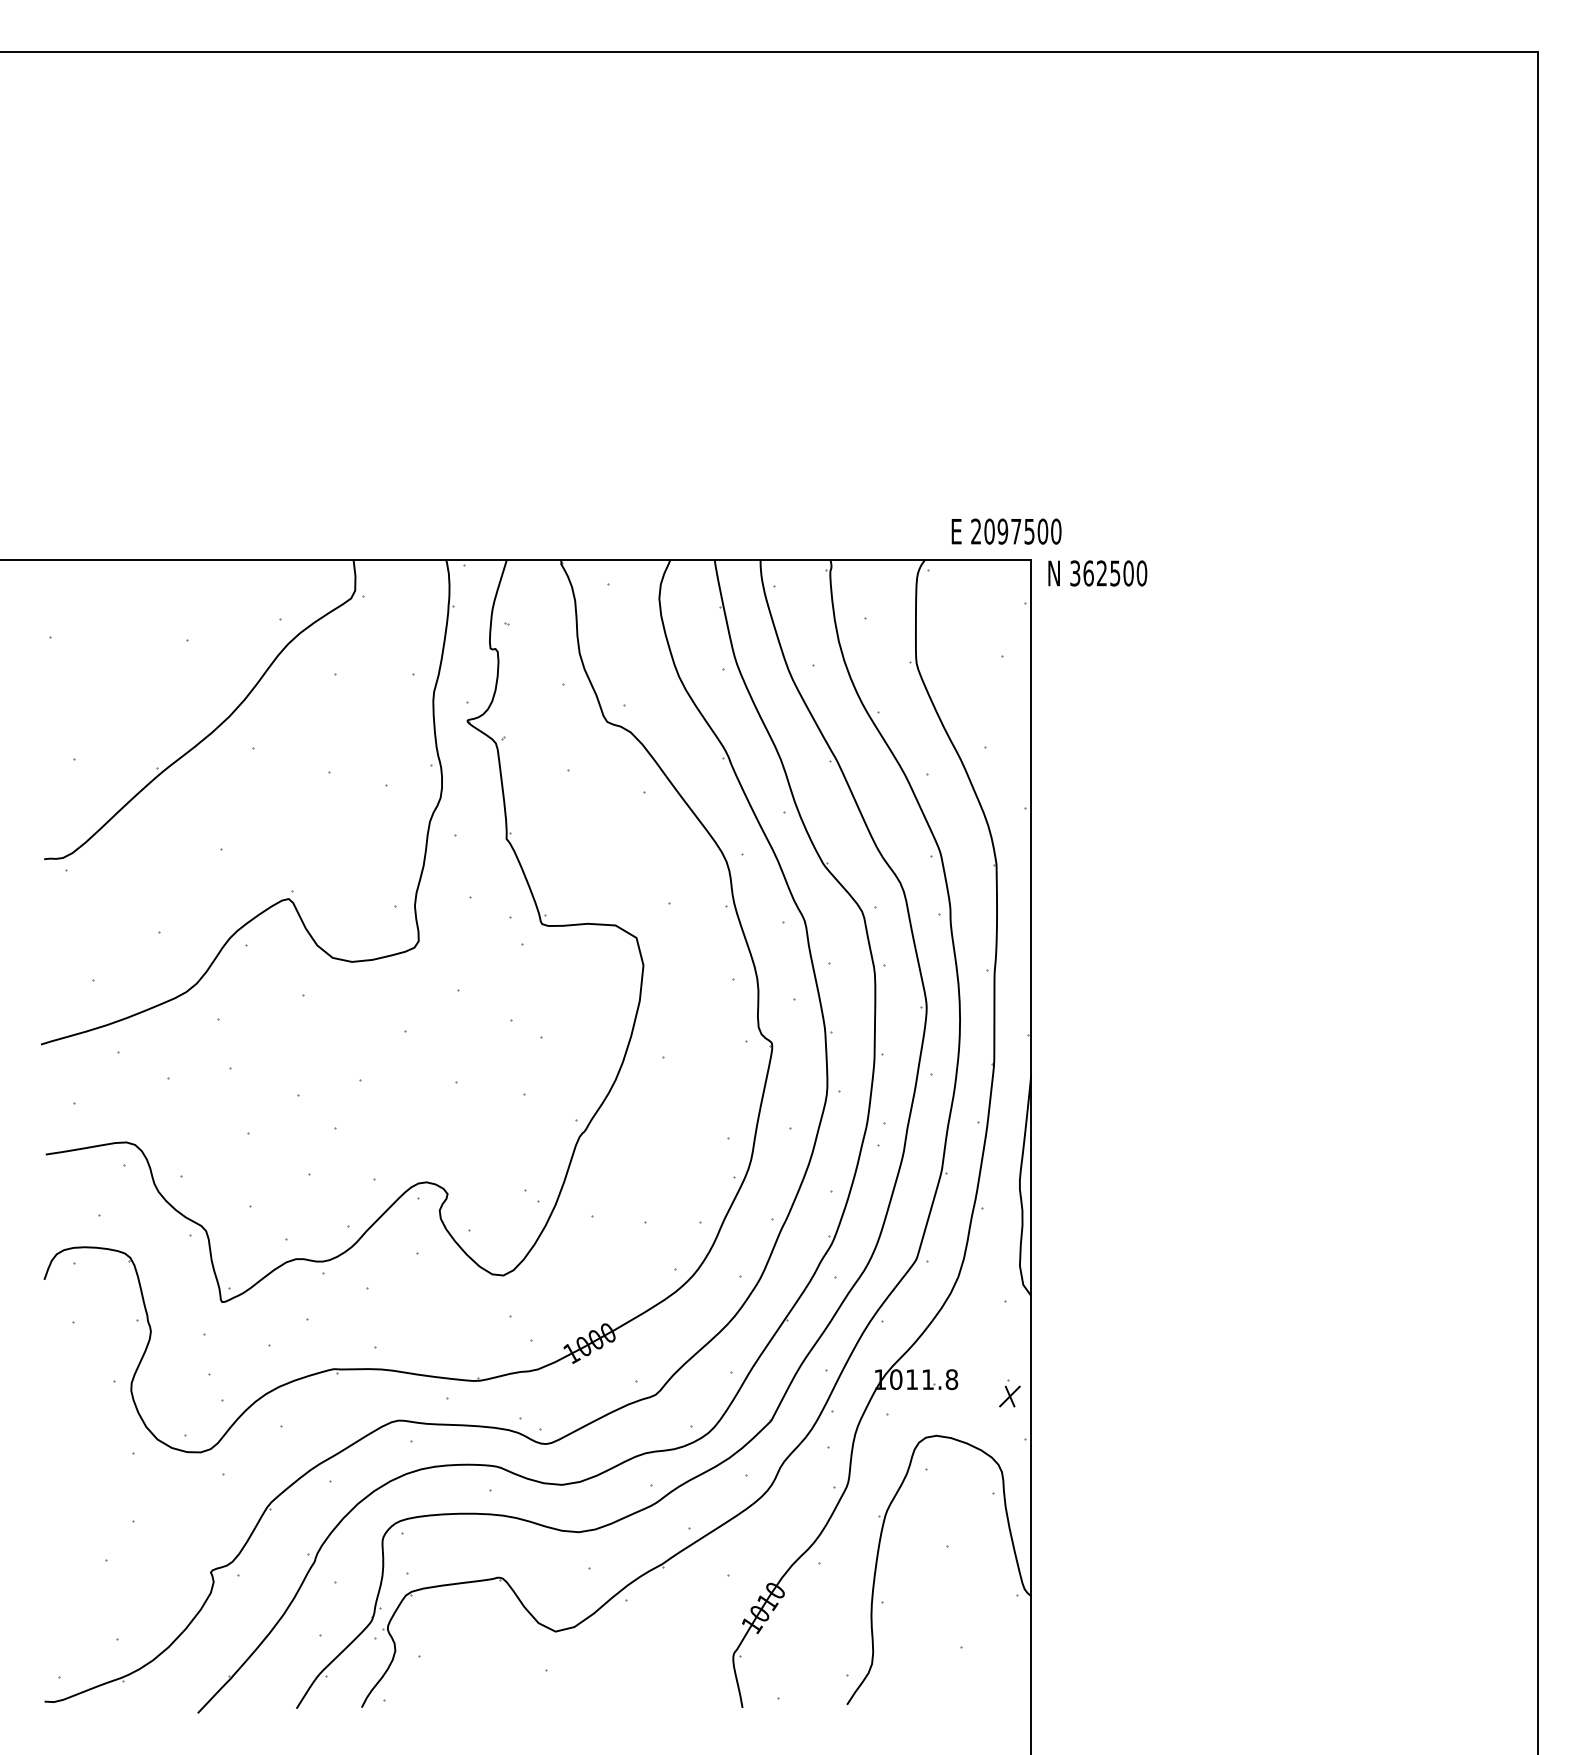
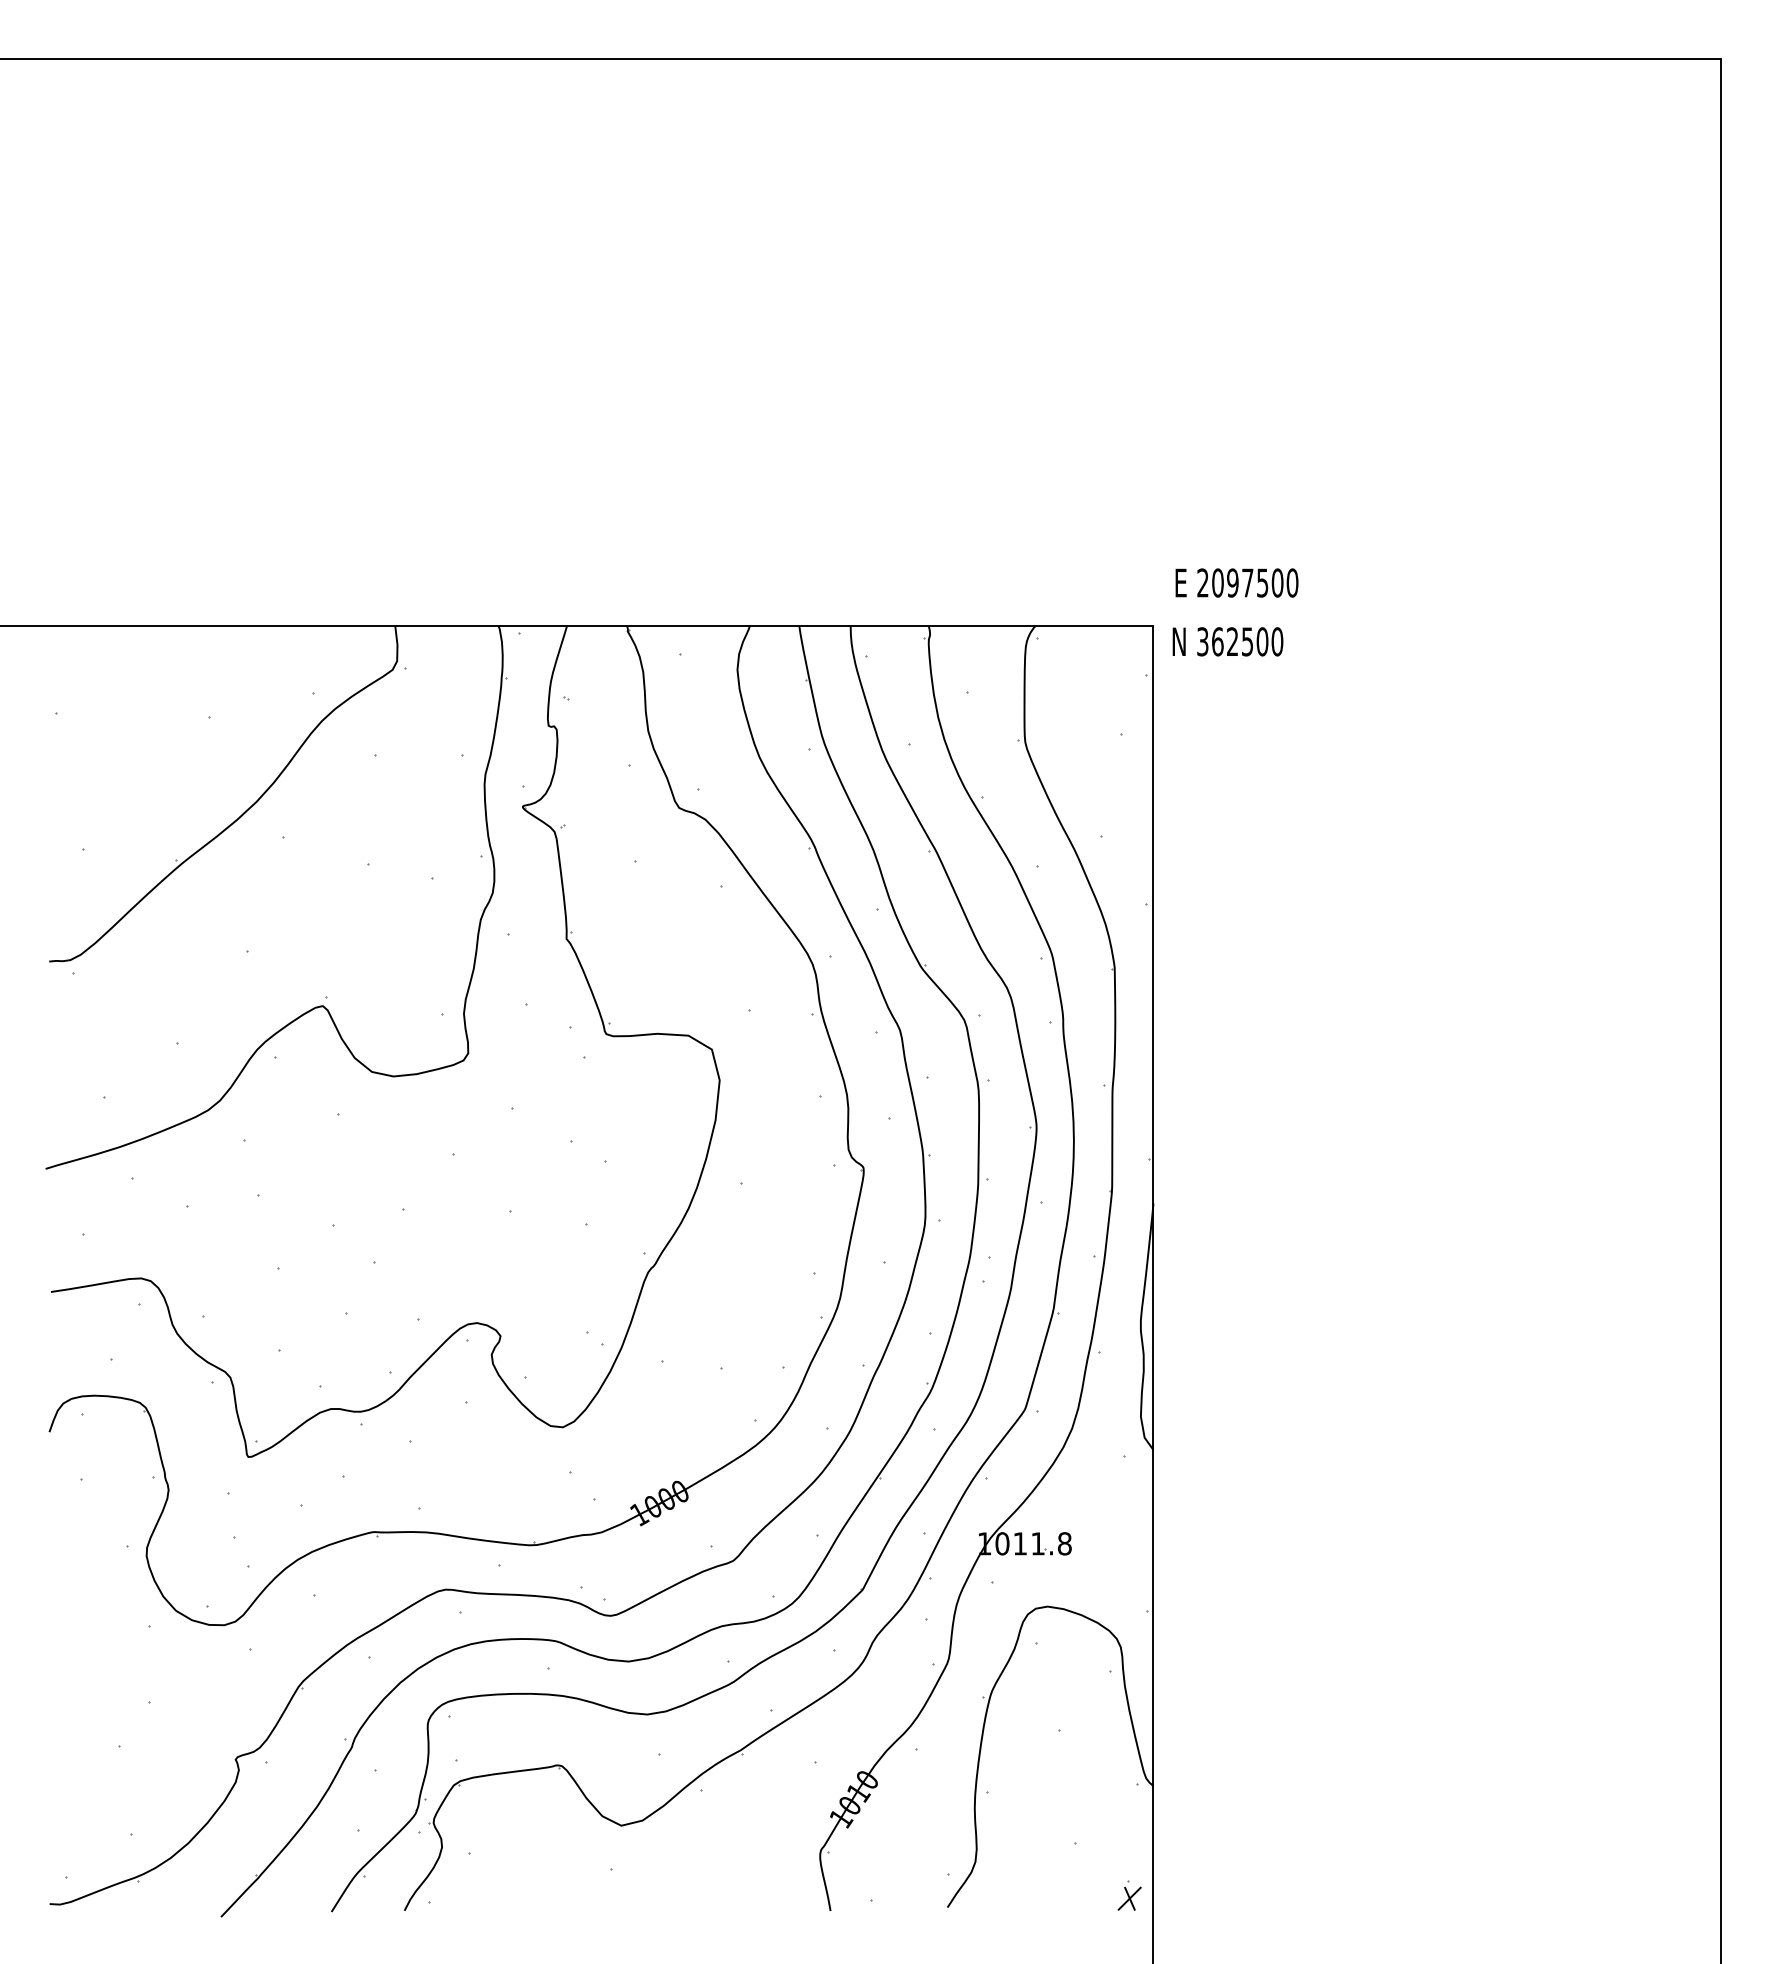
text: (1006, 531) -> (1236, 582), moved
part: (1009, 1393) -> (1129, 1895), moved

